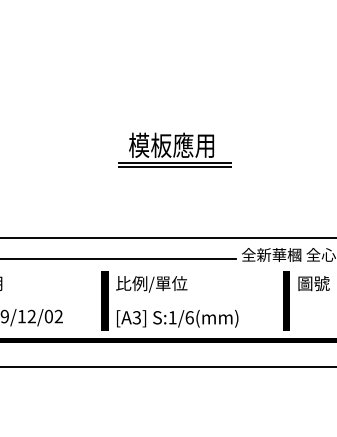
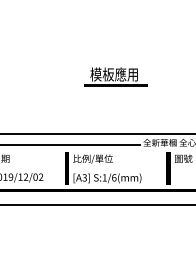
part: (174, 148) -> (115, 76), moved

